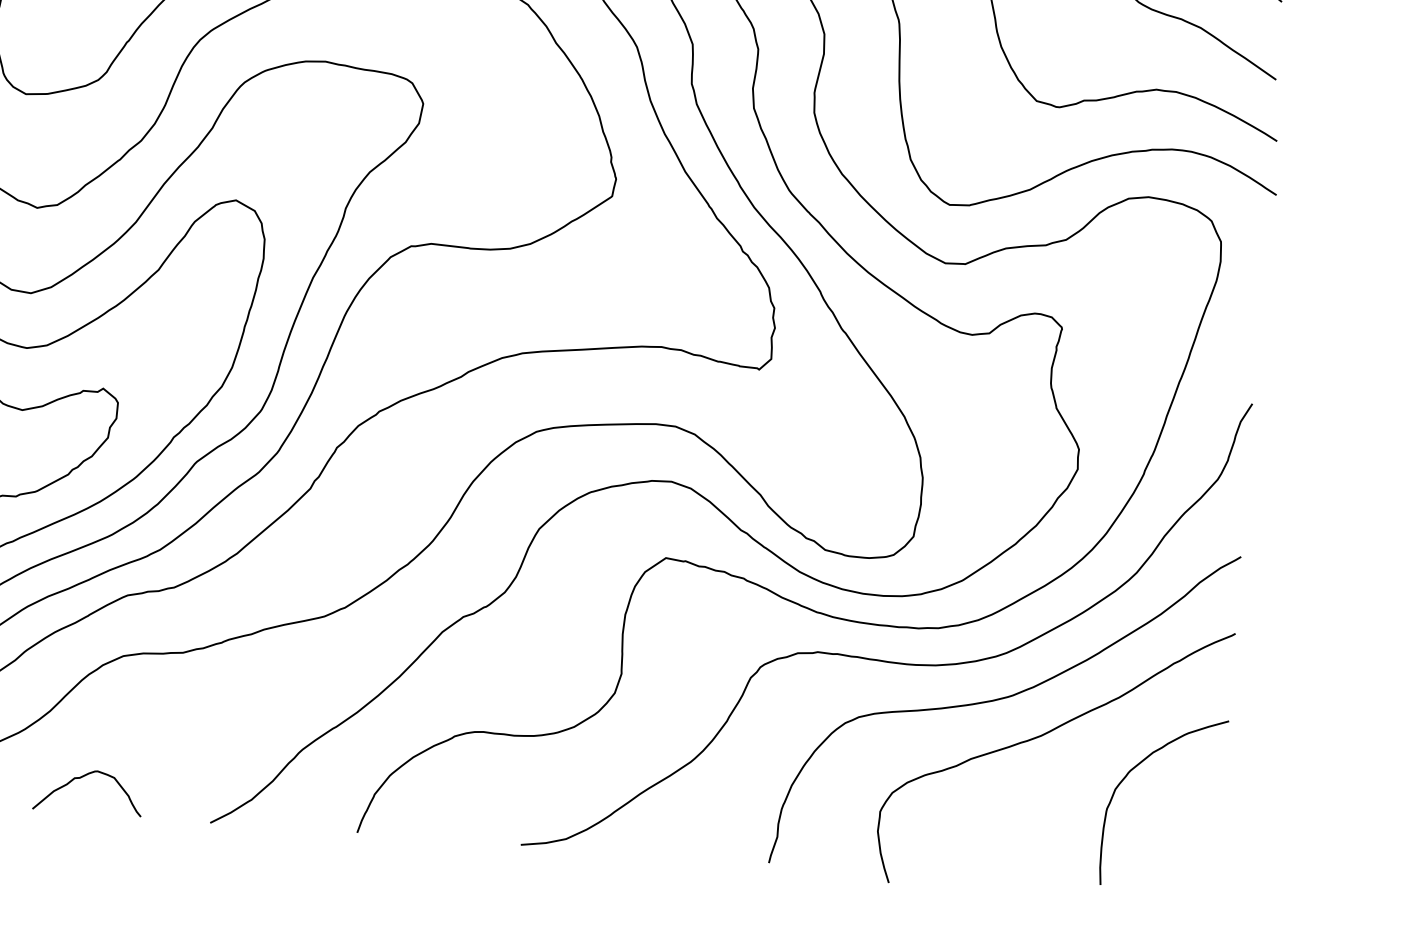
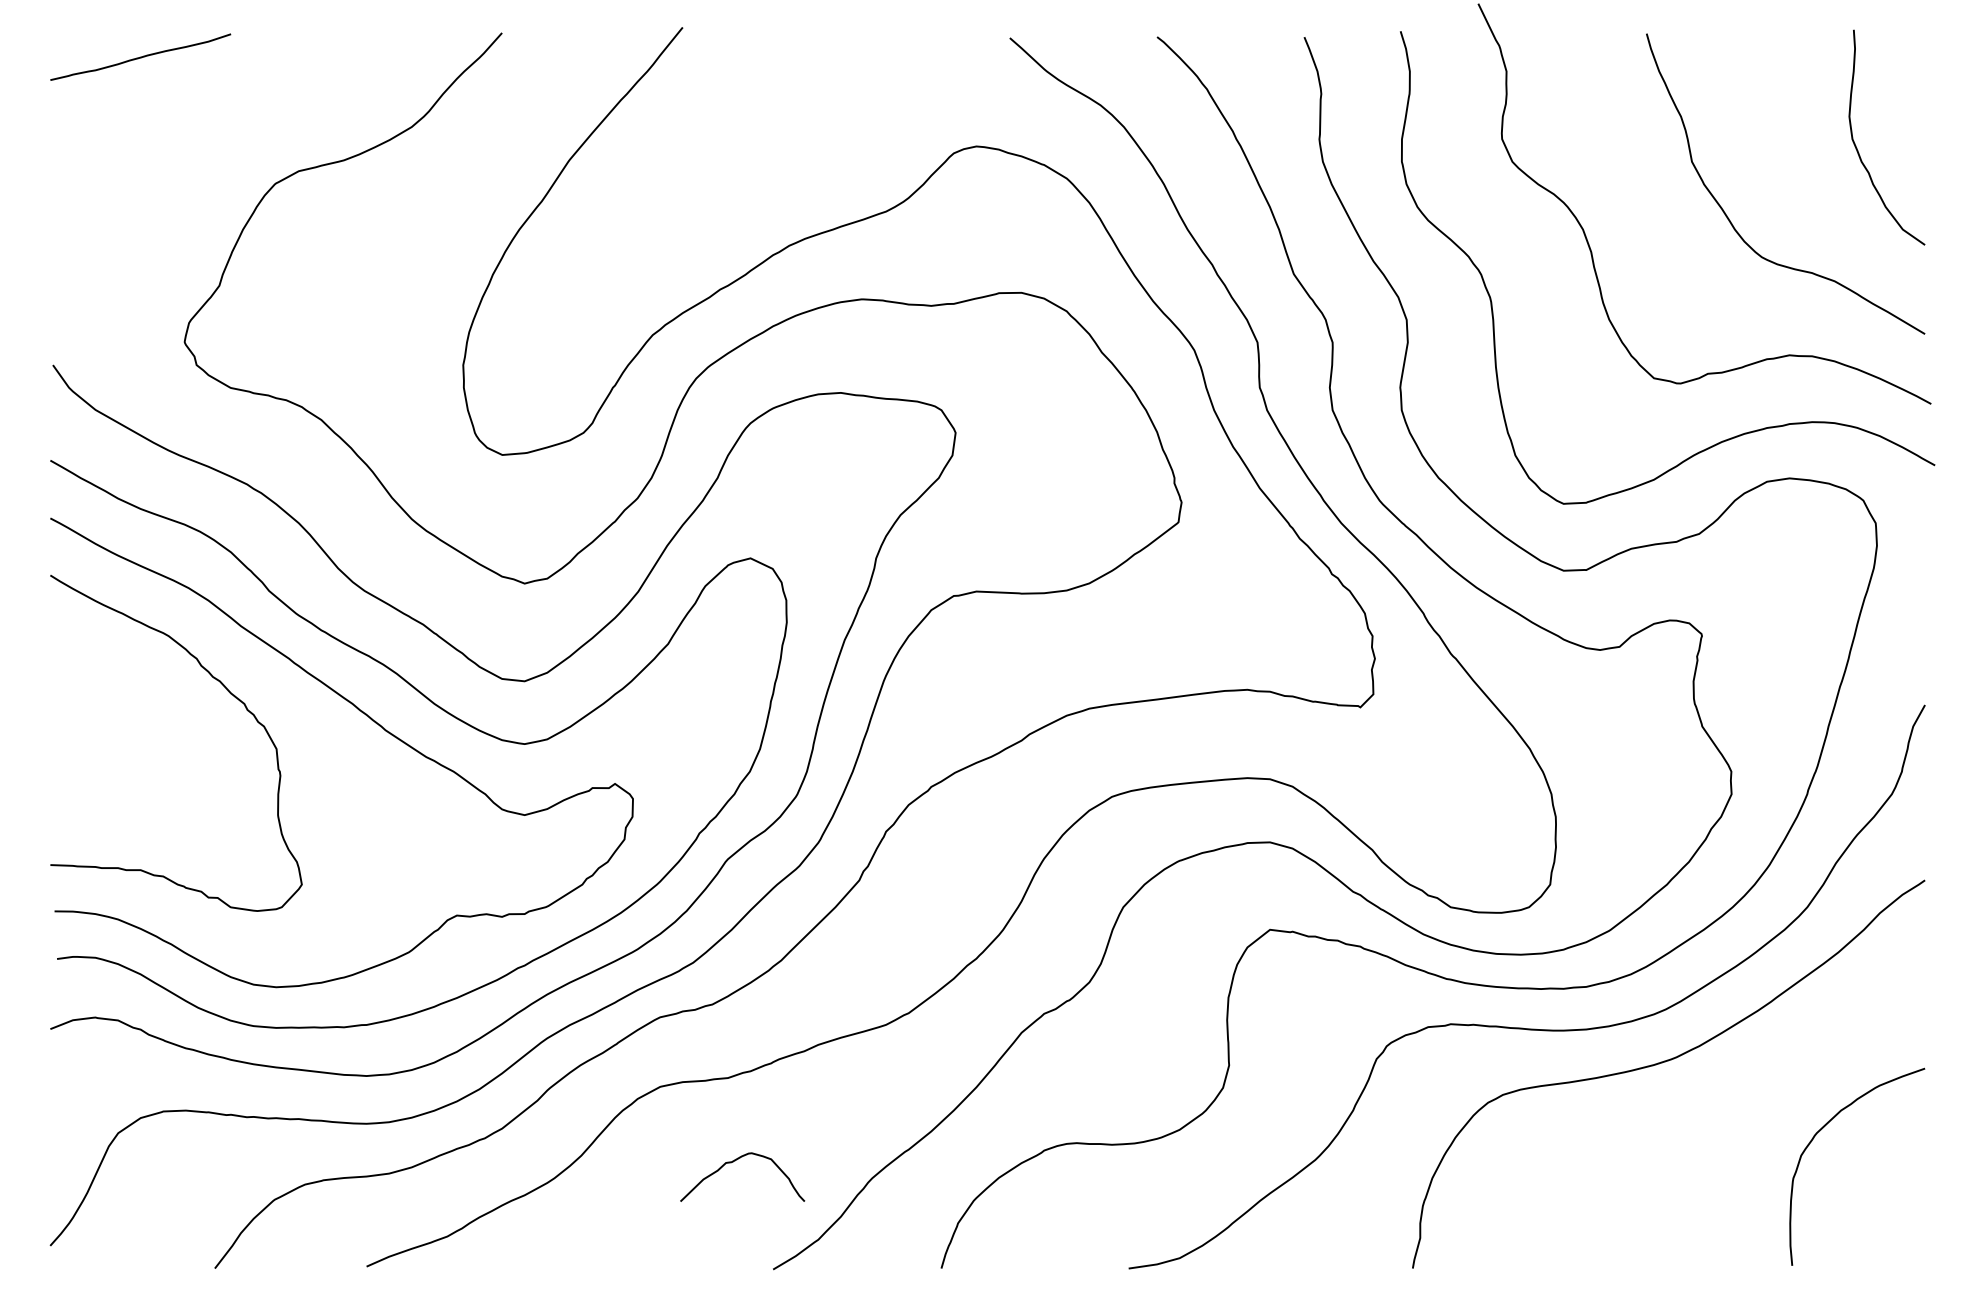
curve: (1042, 736) -> (1713, 1101), removed
curve: (83, 777) -> (735, 1161), moved

